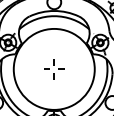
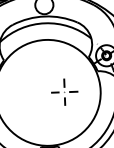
part: (54, 69) -> (65, 92), moved

